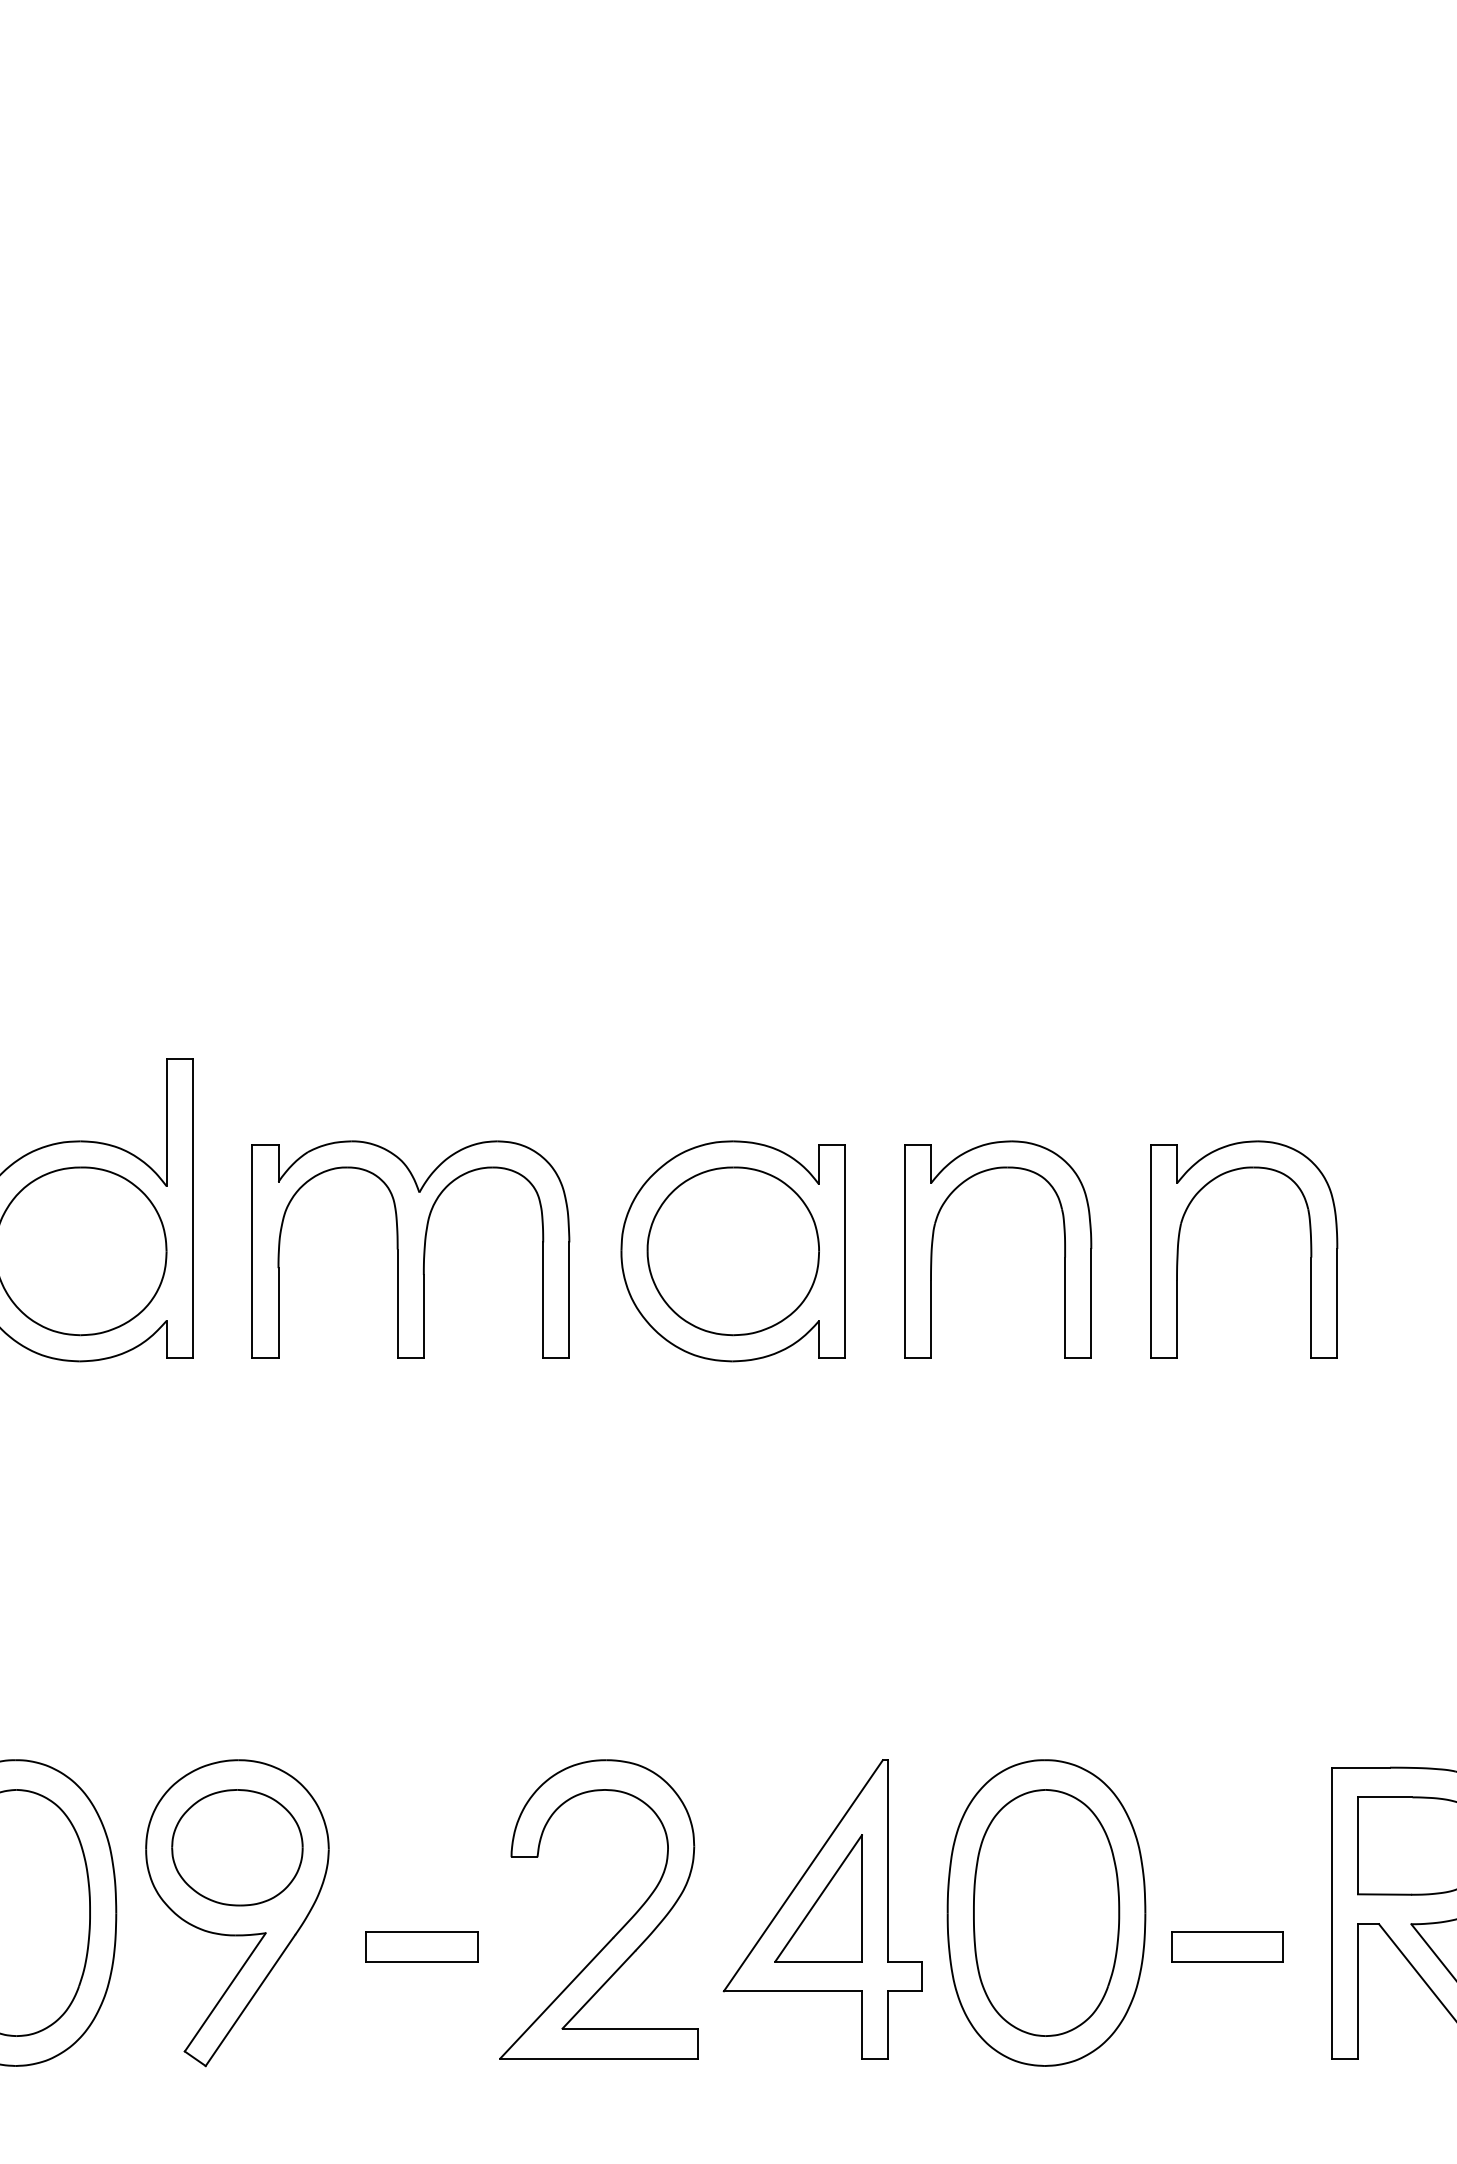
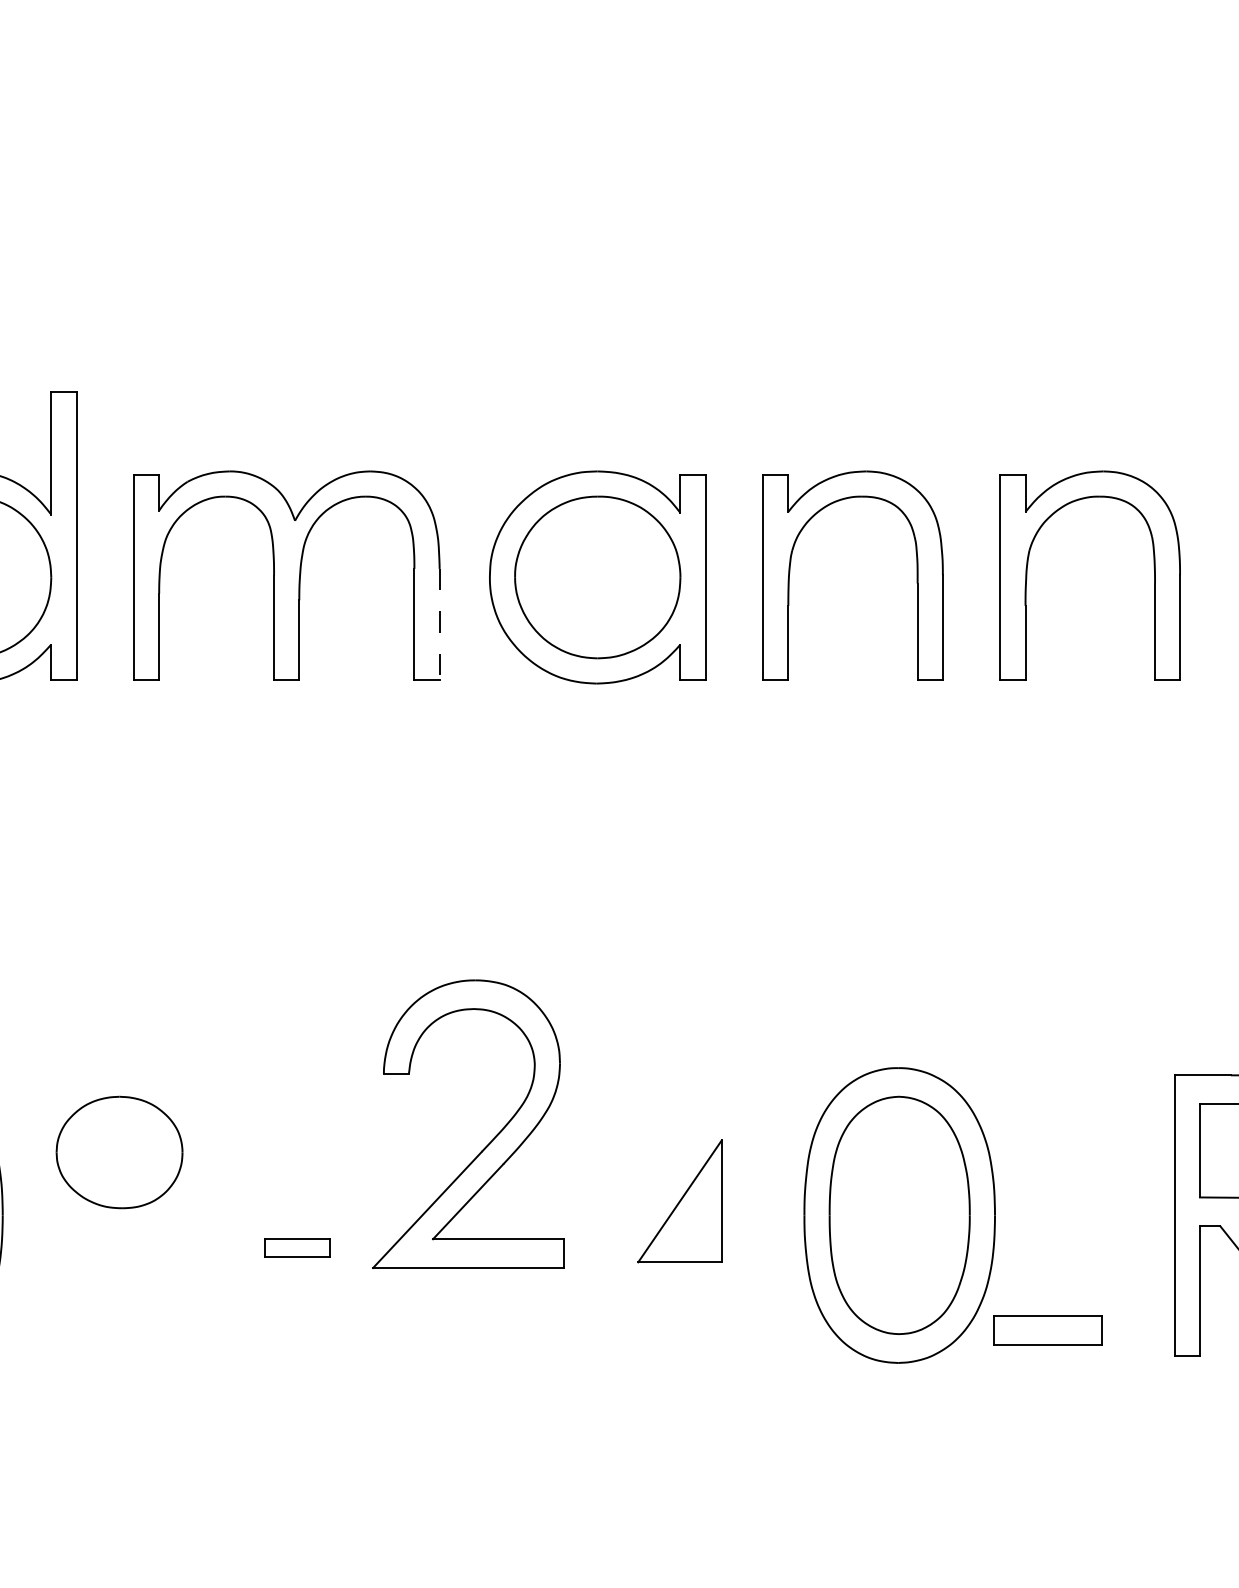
line: (569, 1300) -> (439, 624), solid -> dashed
part: (822, 1909) -> (683, 1212), removed
part: (237, 1913) -> (119, 1215), removed
part: (619, 1929) -> (487, 1143), moved
part: (421, 1946) -> (297, 1247), size x0.6
part: (1227, 1946) -> (1048, 1330), moved

